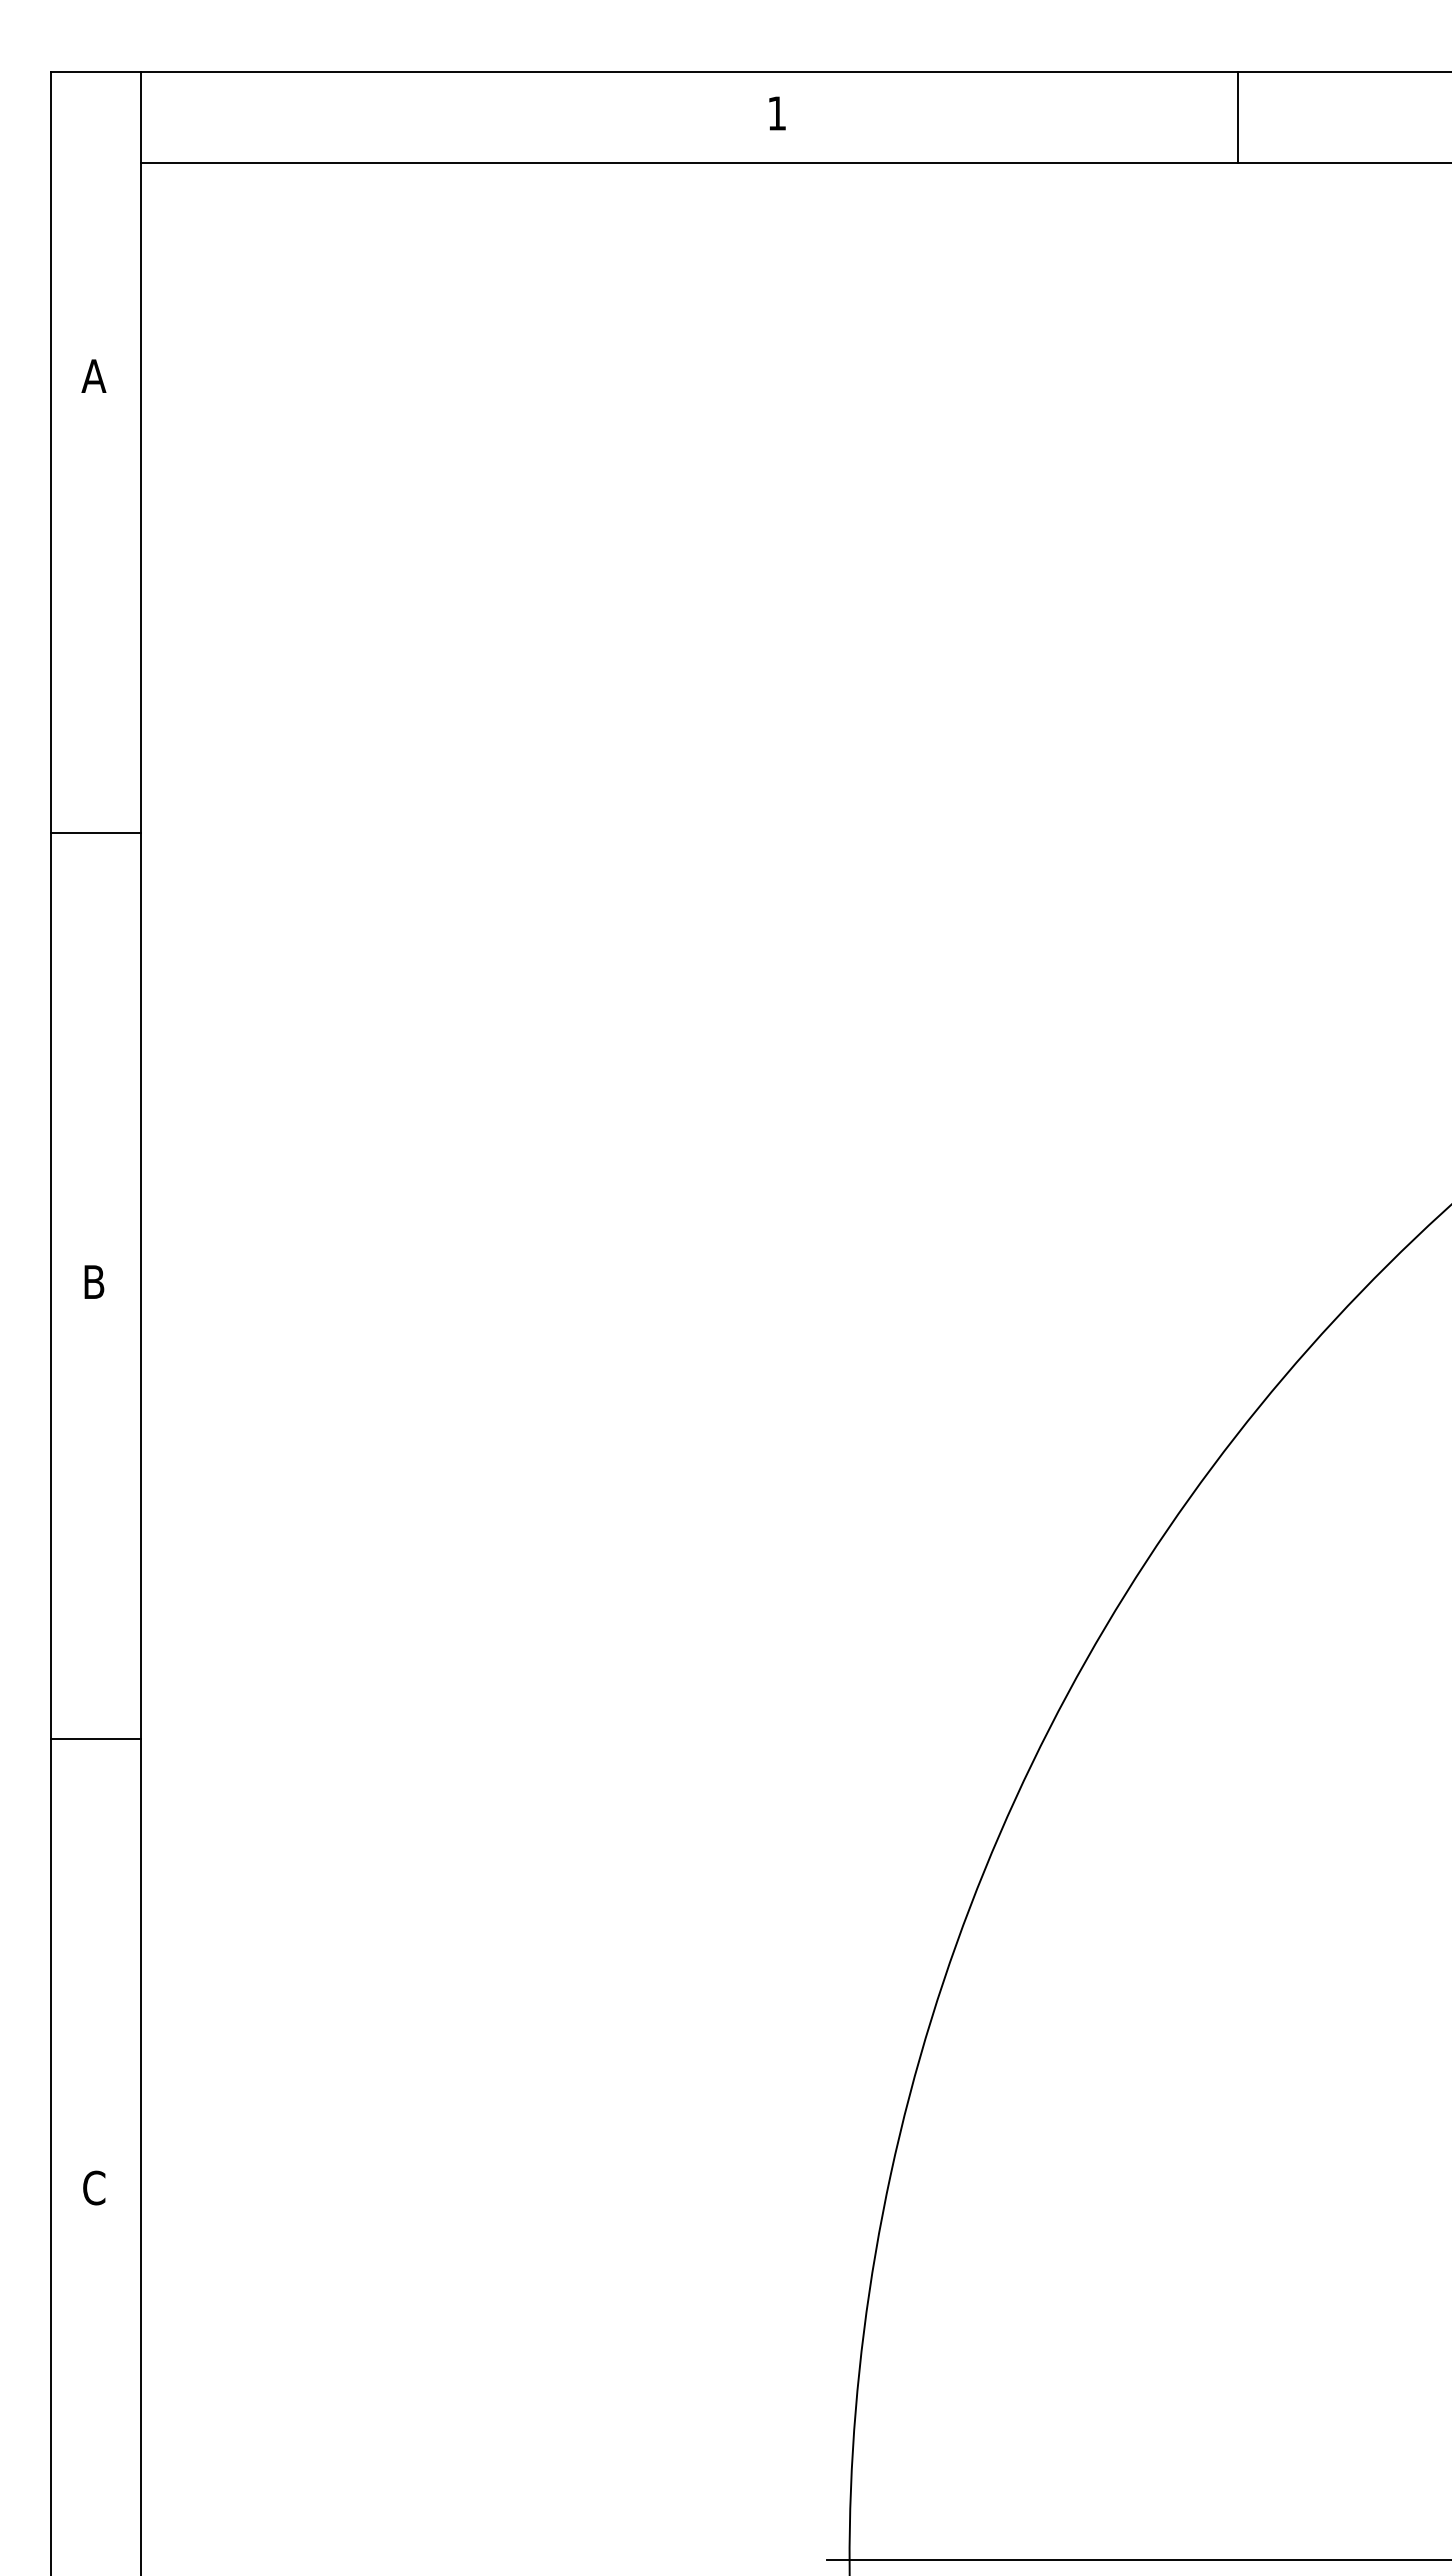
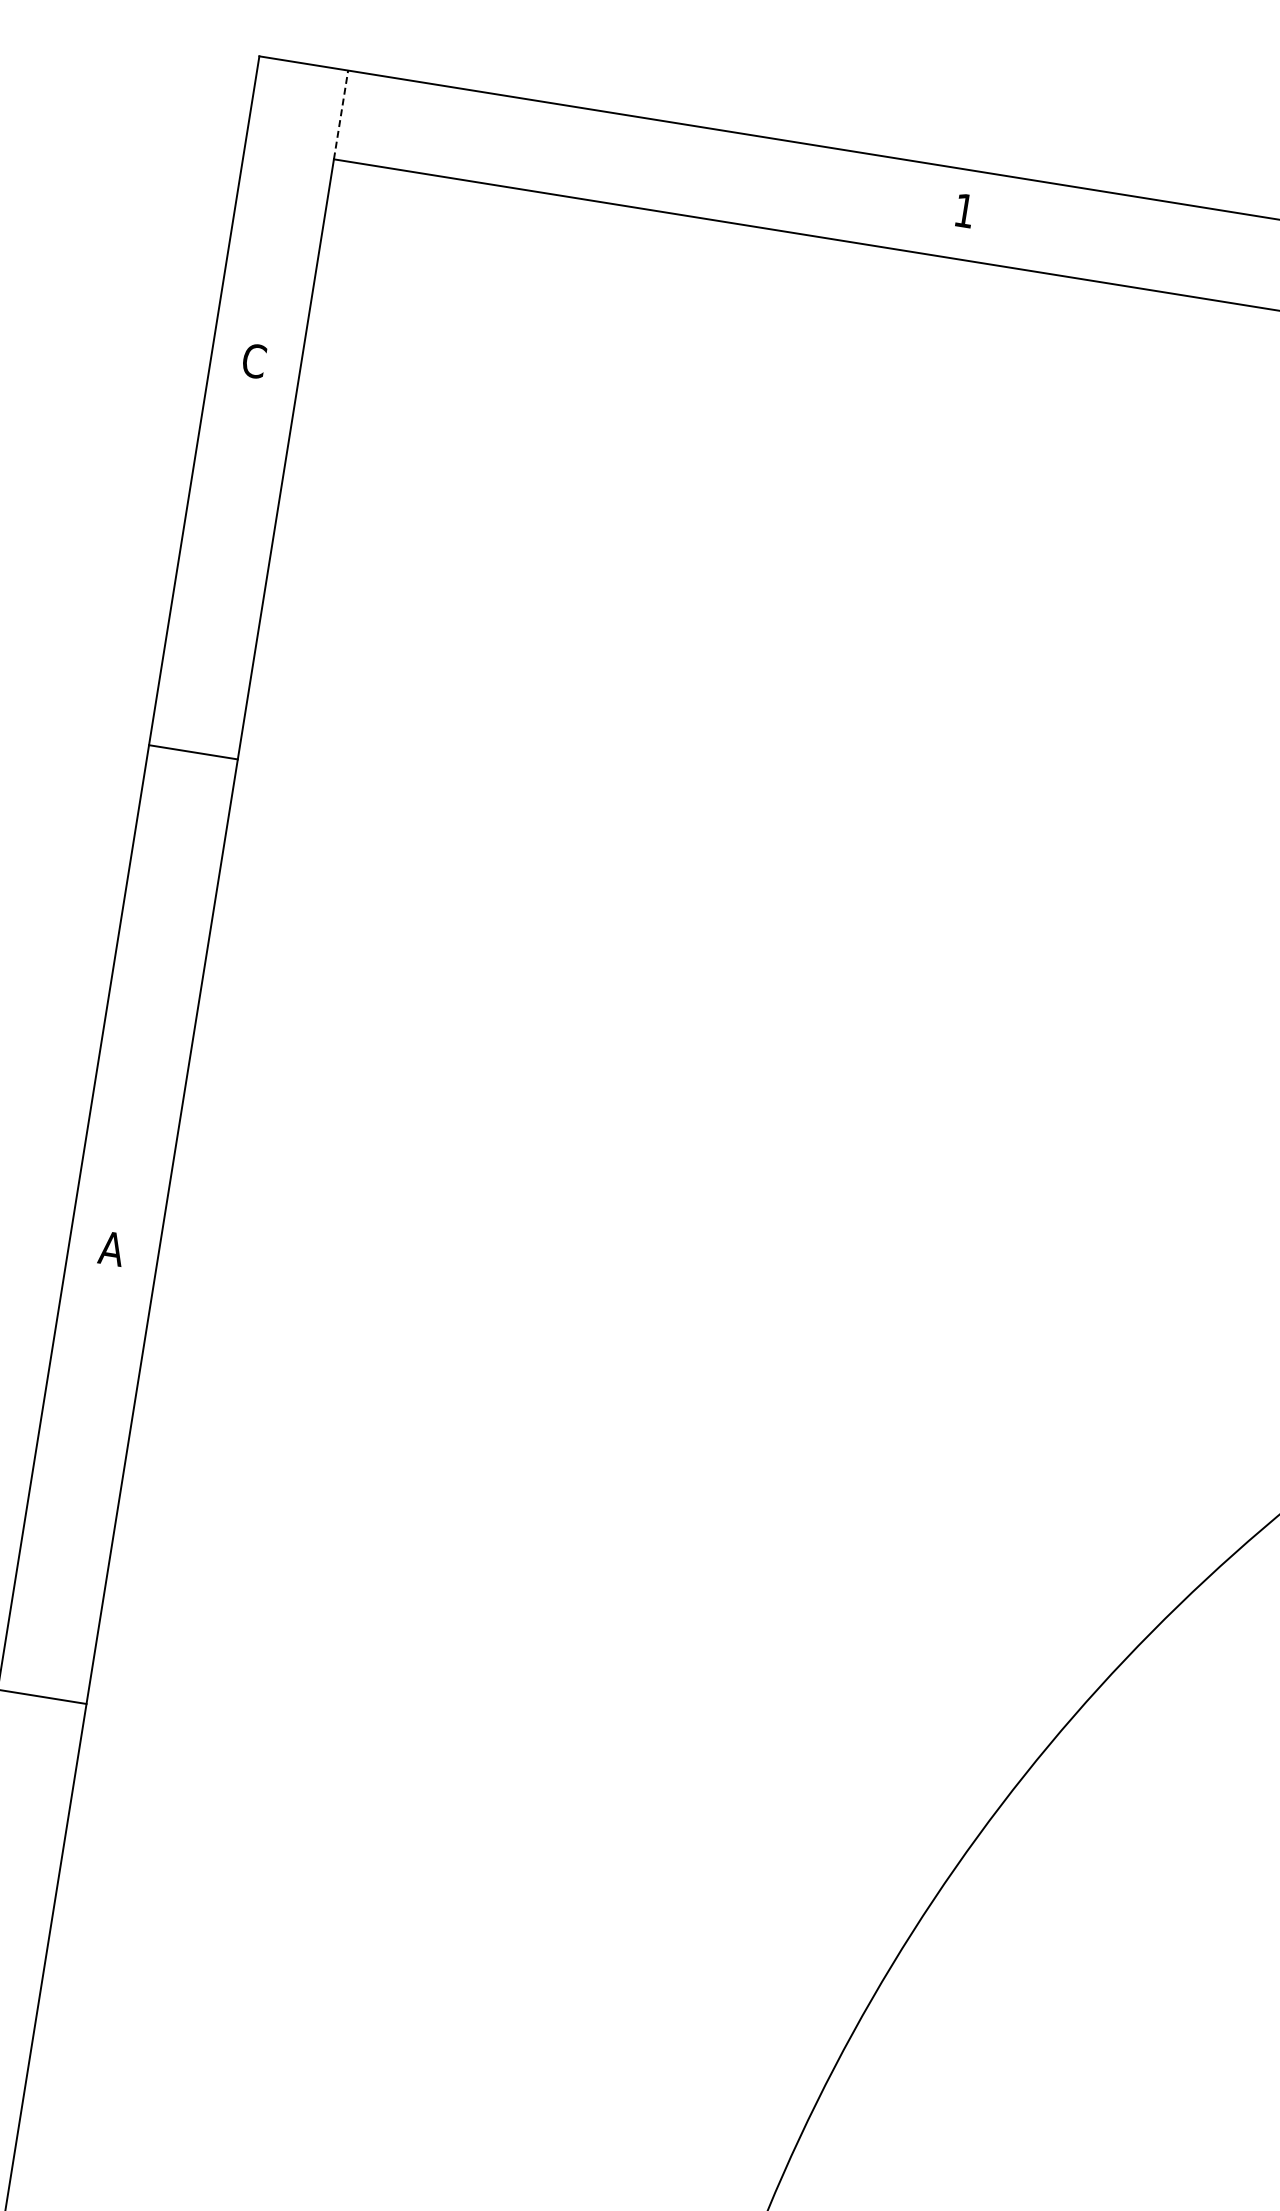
line: (141, 117) -> (341, 114), solid -> dashed
text: (93, 375) -> (253, 360), A -> C
line: (95, 833) -> (192, 752), moved
text: (93, 1281) -> (111, 1248), B -> A

